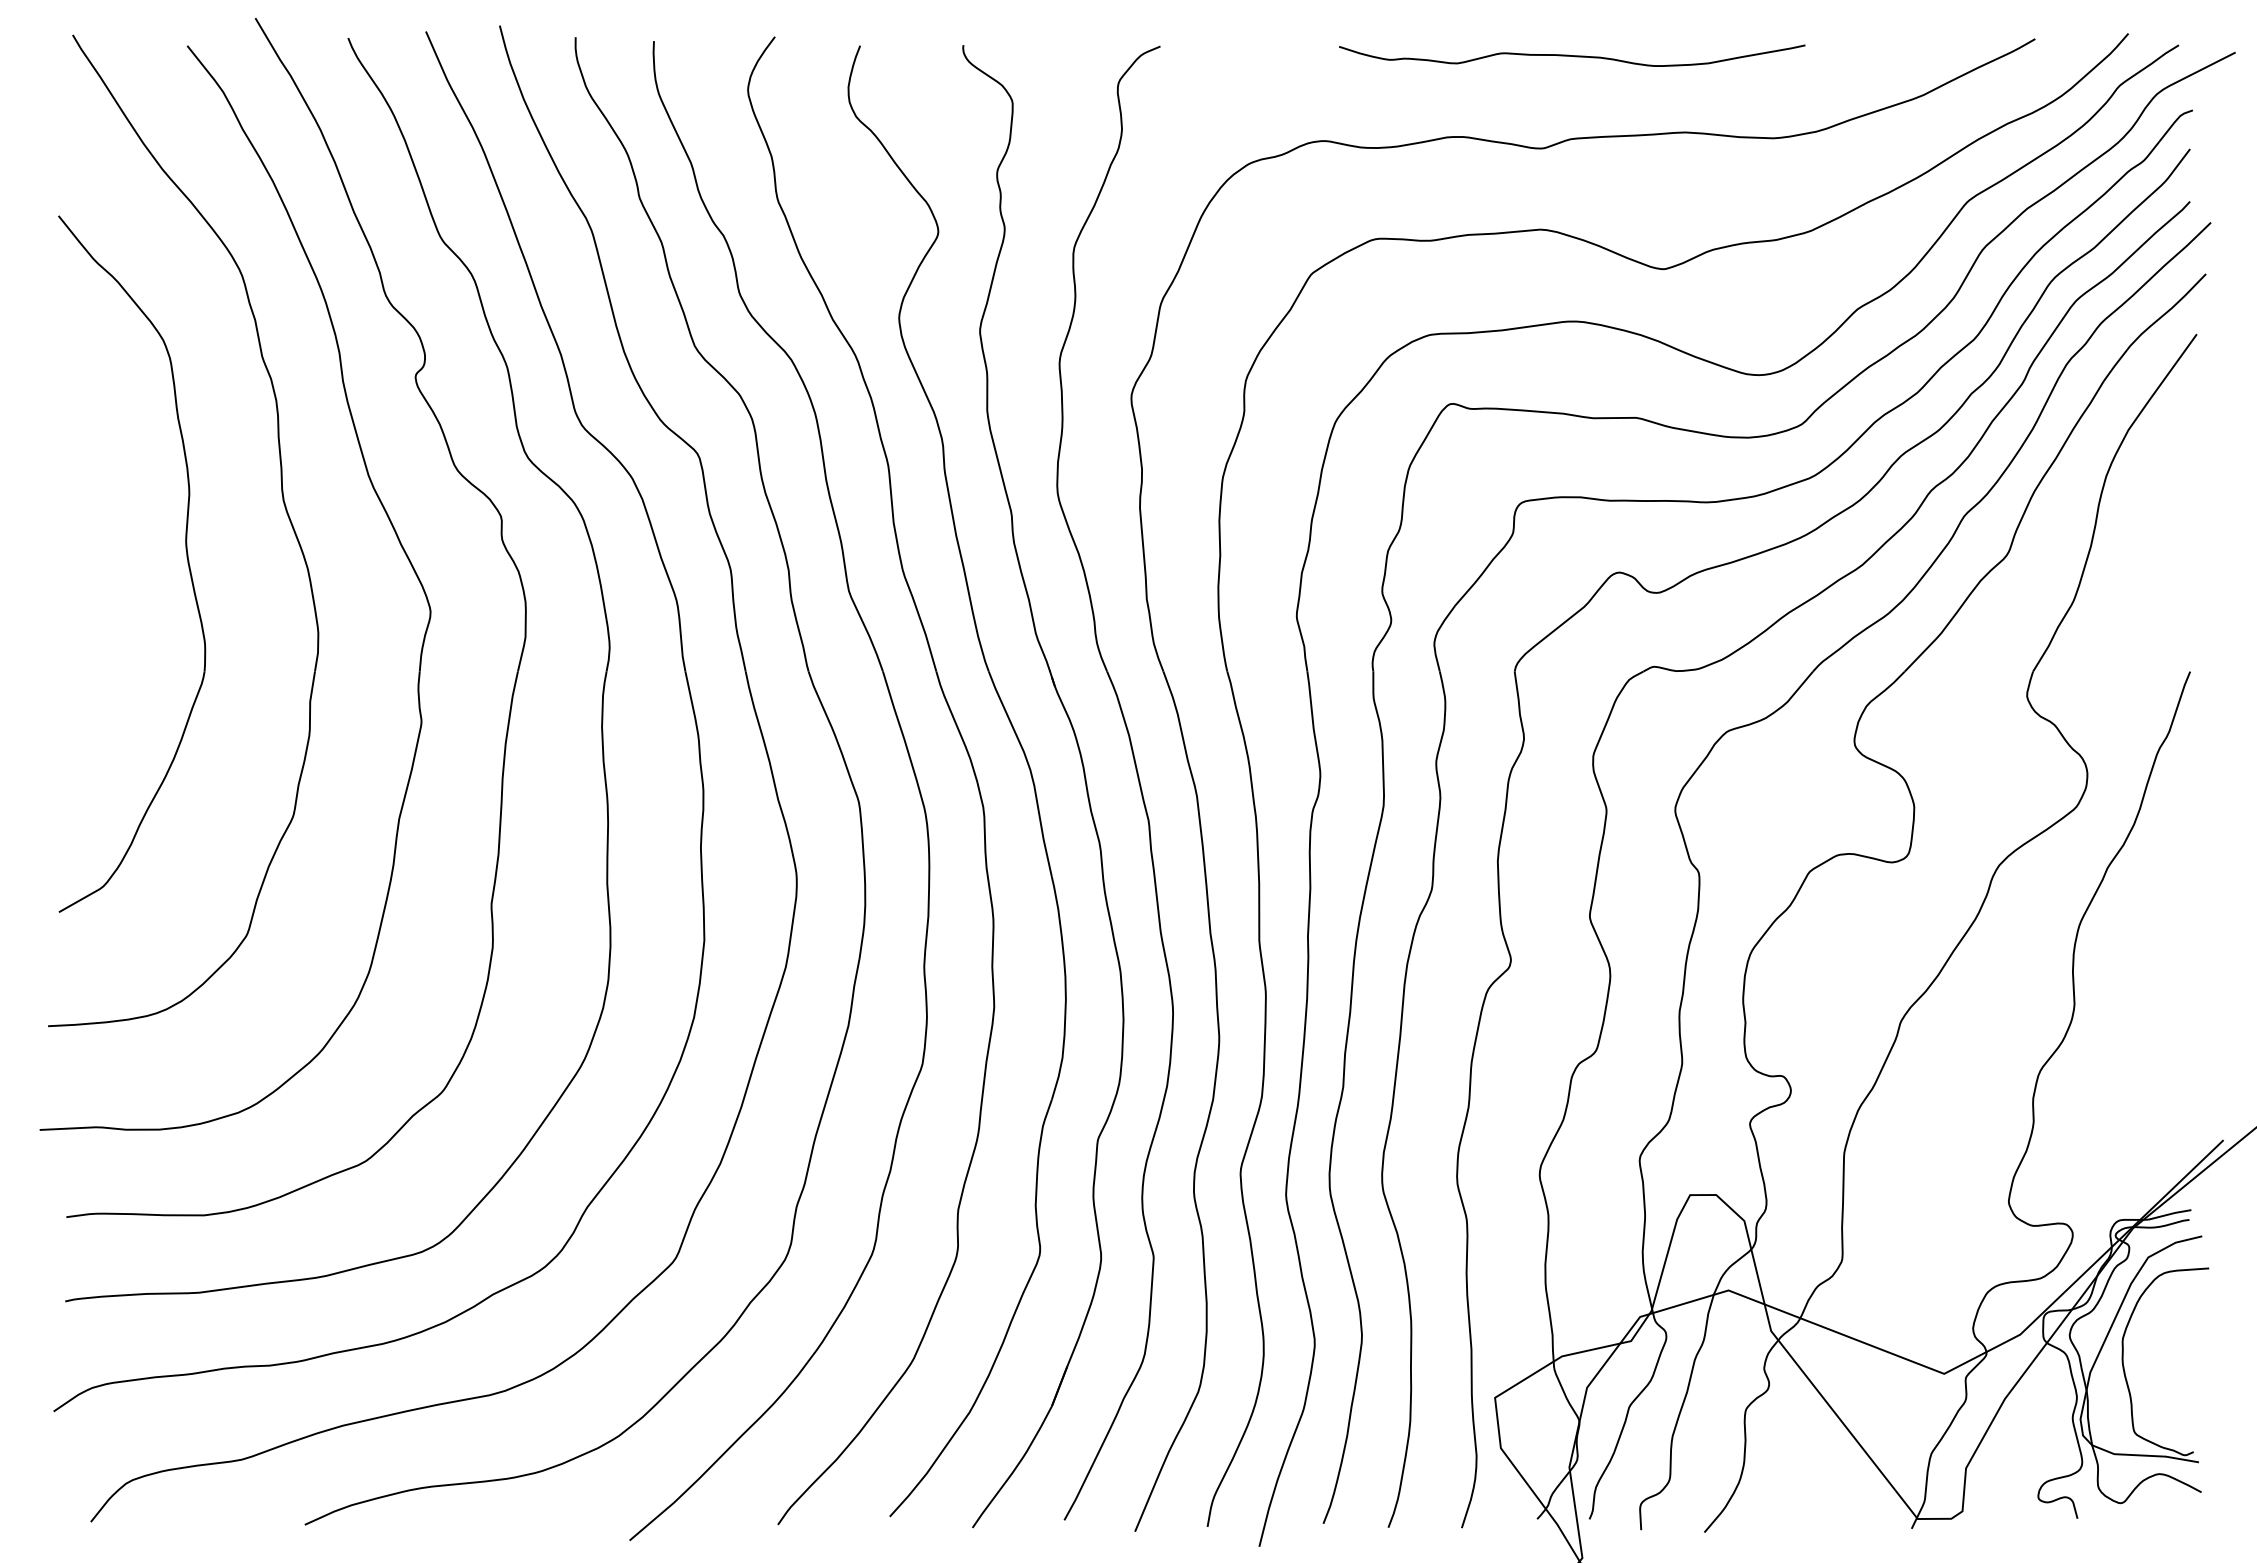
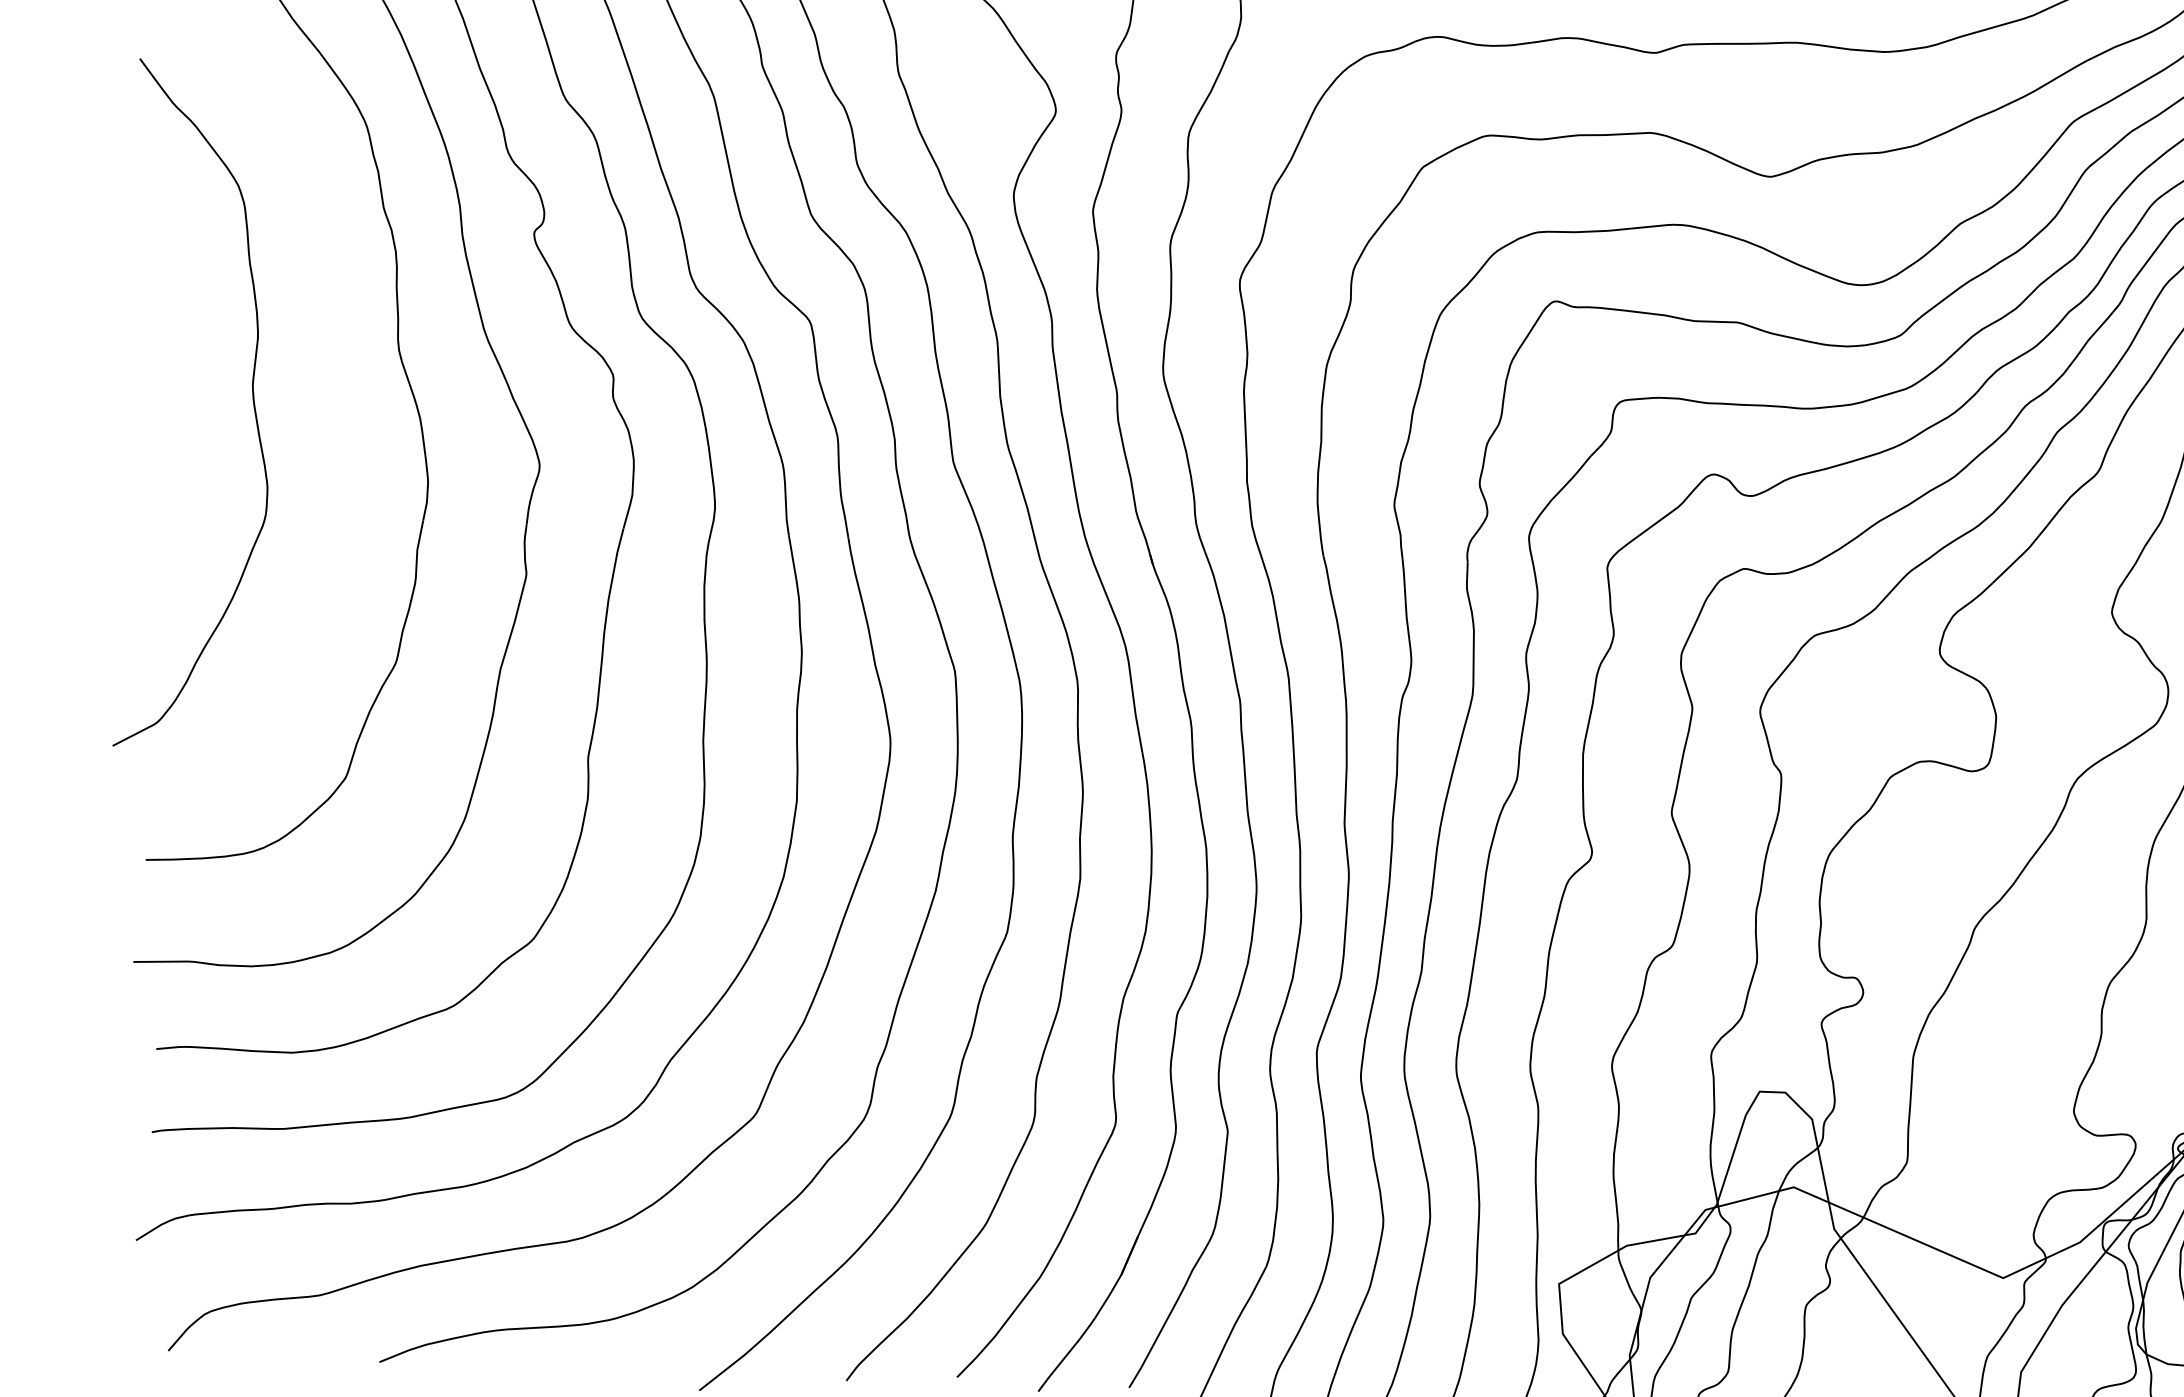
part: (186, 557) -> (252, 400), moved

